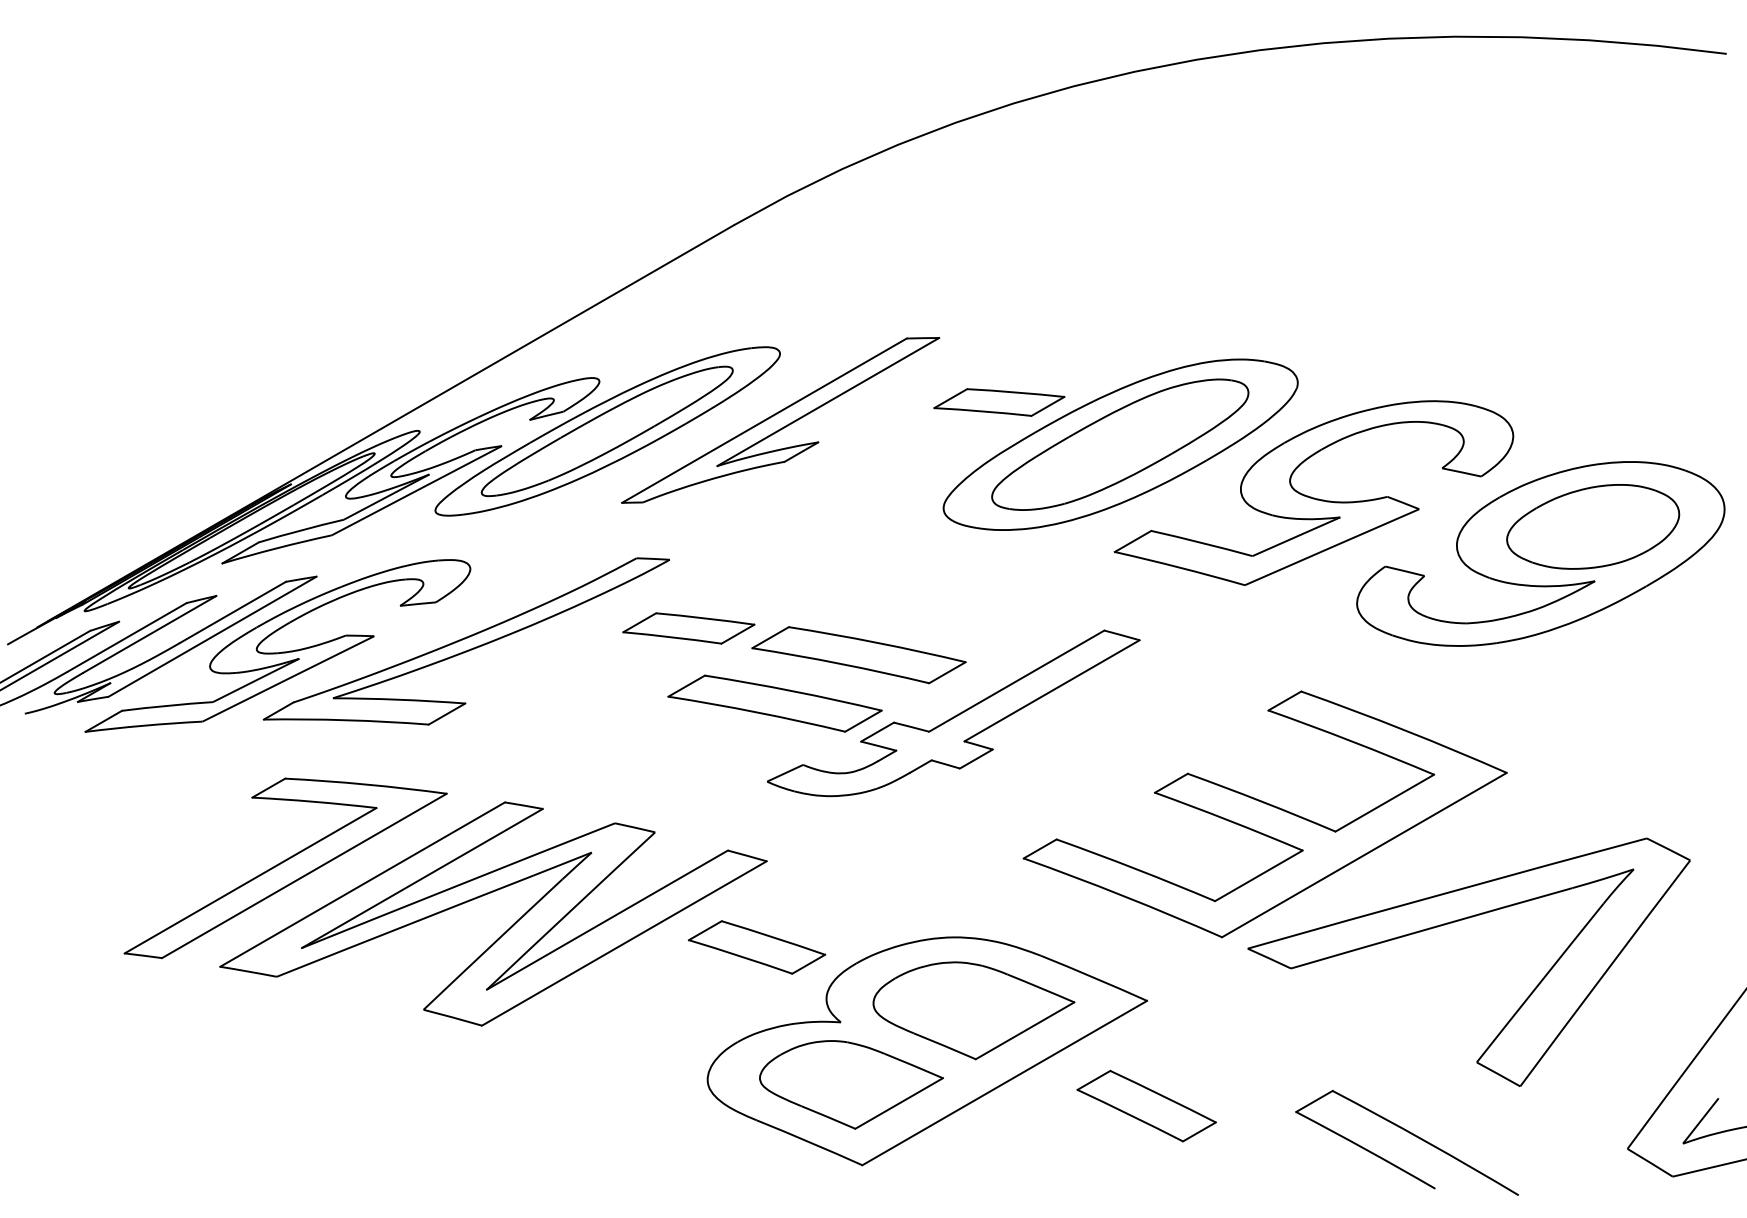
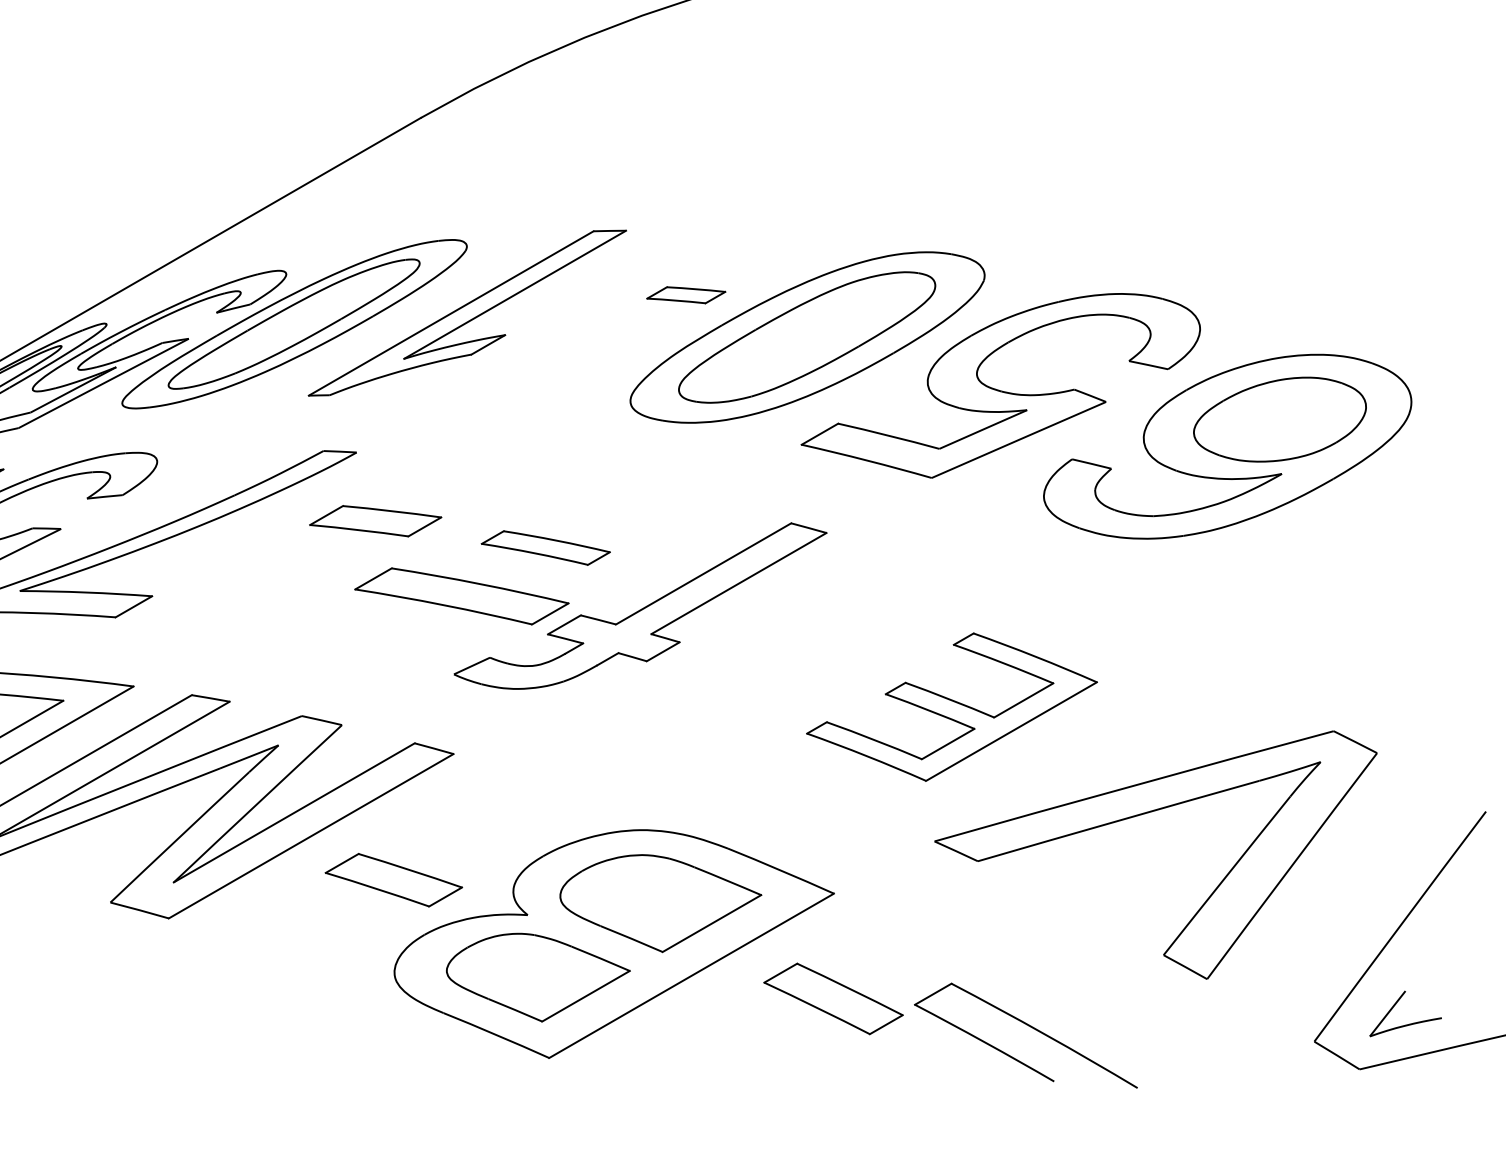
part: (999, 402) -> (686, 295), size x0.6
part: (858, 655) -> (545, 548), size x0.6
part: (1264, 814) -> (951, 707), size x0.6
part: (757, 947) -> (394, 880), moved
part: (1412, 1135) -> (1031, 1028), moved

